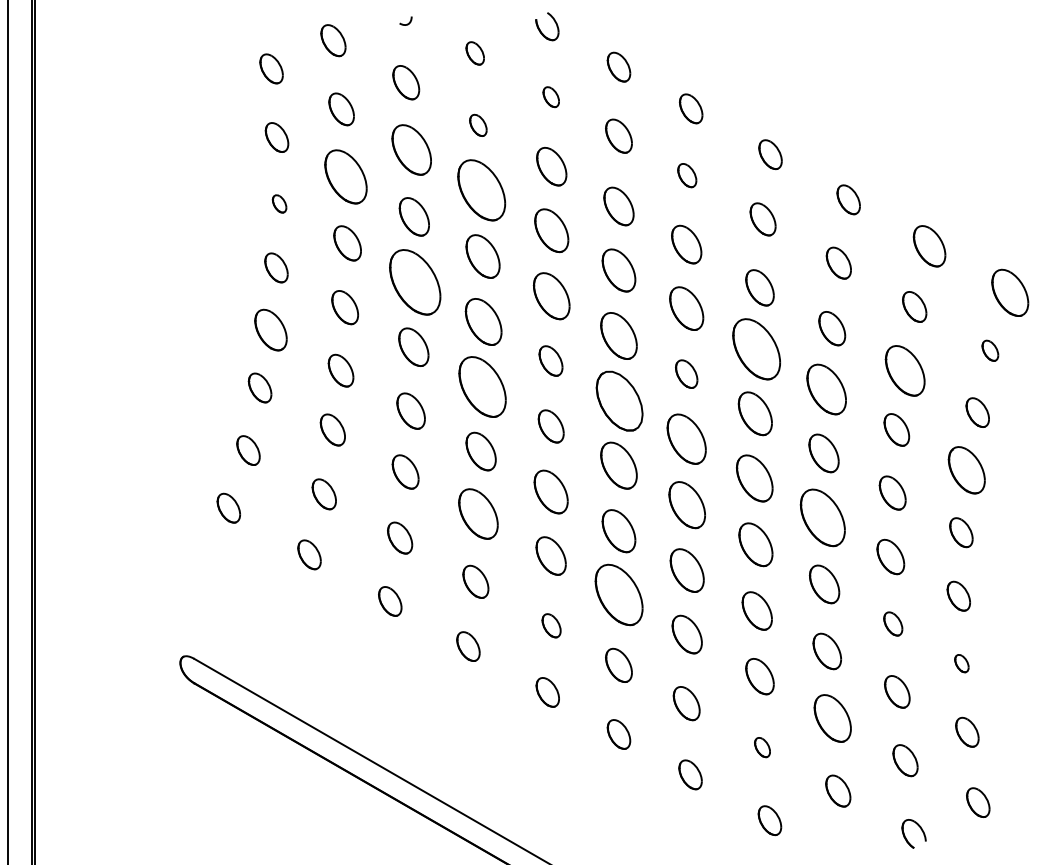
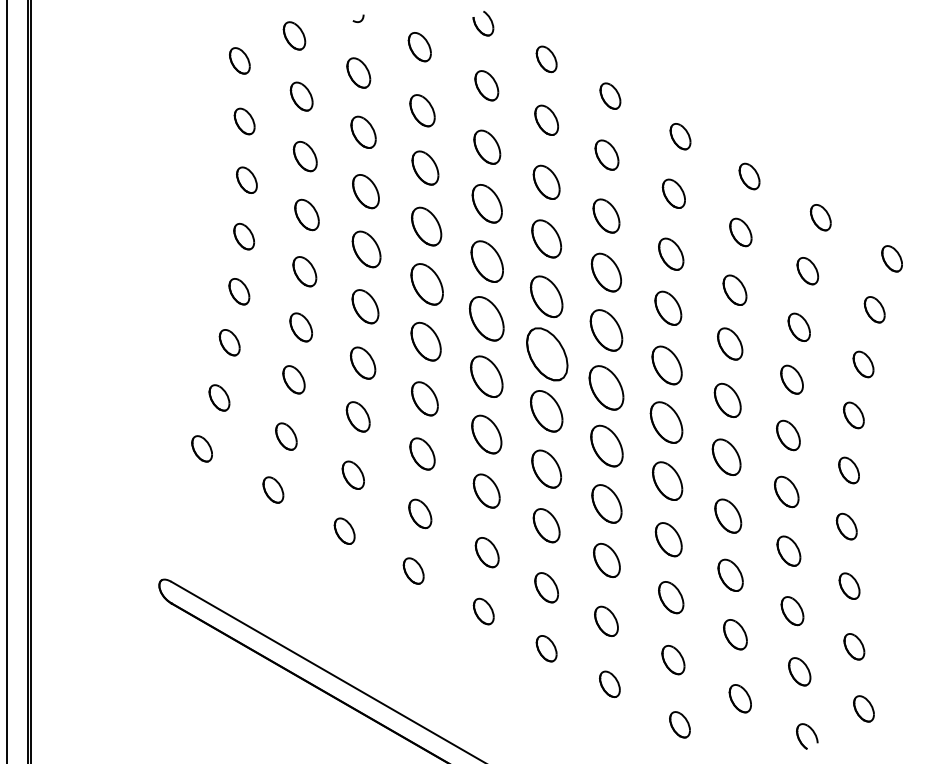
part: (474, 53) -> (419, 47), size x1.43
part: (550, 96) -> (486, 85), size x1.67
part: (478, 125) -> (422, 110), size x1.67
part: (411, 148) -> (363, 131), size x0.71
part: (686, 174) -> (606, 154), size x1.43
part: (344, 177) -> (304, 156), size x0.62
part: (481, 189) -> (425, 167), size x0.62
part: (279, 203) -> (246, 179), size x1.67
part: (929, 246) -> (820, 217), size x0.71
part: (414, 282) -> (366, 249), size x0.62
part: (1009, 292) -> (891, 258), size x0.62
part: (271, 330) -> (239, 291), size x0.71
part: (756, 348) -> (668, 307), size x0.62
part: (990, 350) -> (874, 309), size x1.43
part: (550, 360) -> (486, 318), size x1.67
part: (904, 369) -> (798, 326), size x0.62
part: (686, 374) -> (606, 330), size x1.67
part: (481, 386) -> (425, 341), size x0.71
part: (827, 388) -> (730, 343), size x0.71
part: (550, 426) -> (486, 376), size x1.43
part: (966, 470) -> (853, 415), size x0.62
part: (478, 513) -> (422, 453), size x0.71
part: (822, 516) -> (726, 456), size x0.71
part: (618, 594) -> (546, 525), size x0.62
part: (892, 623) -> (788, 550), size x1.43
part: (550, 625) -> (486, 552), size x1.43
part: (961, 662) -> (849, 585), size x1.67
part: (832, 718) -> (735, 634), size x0.71
part: (762, 747) -> (673, 660), size x1.67

